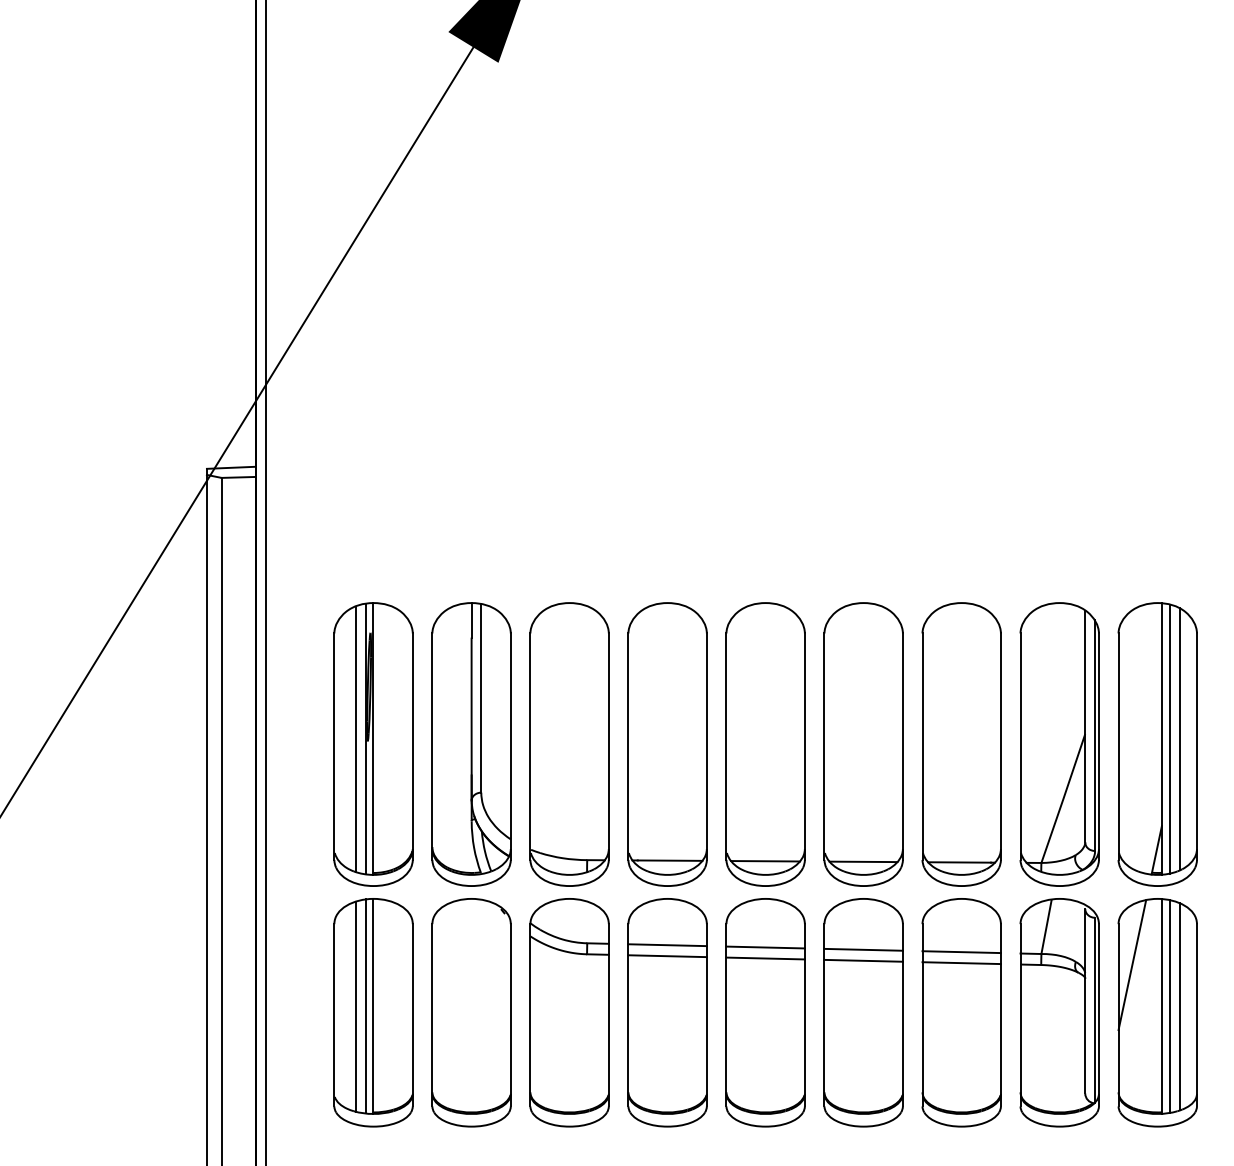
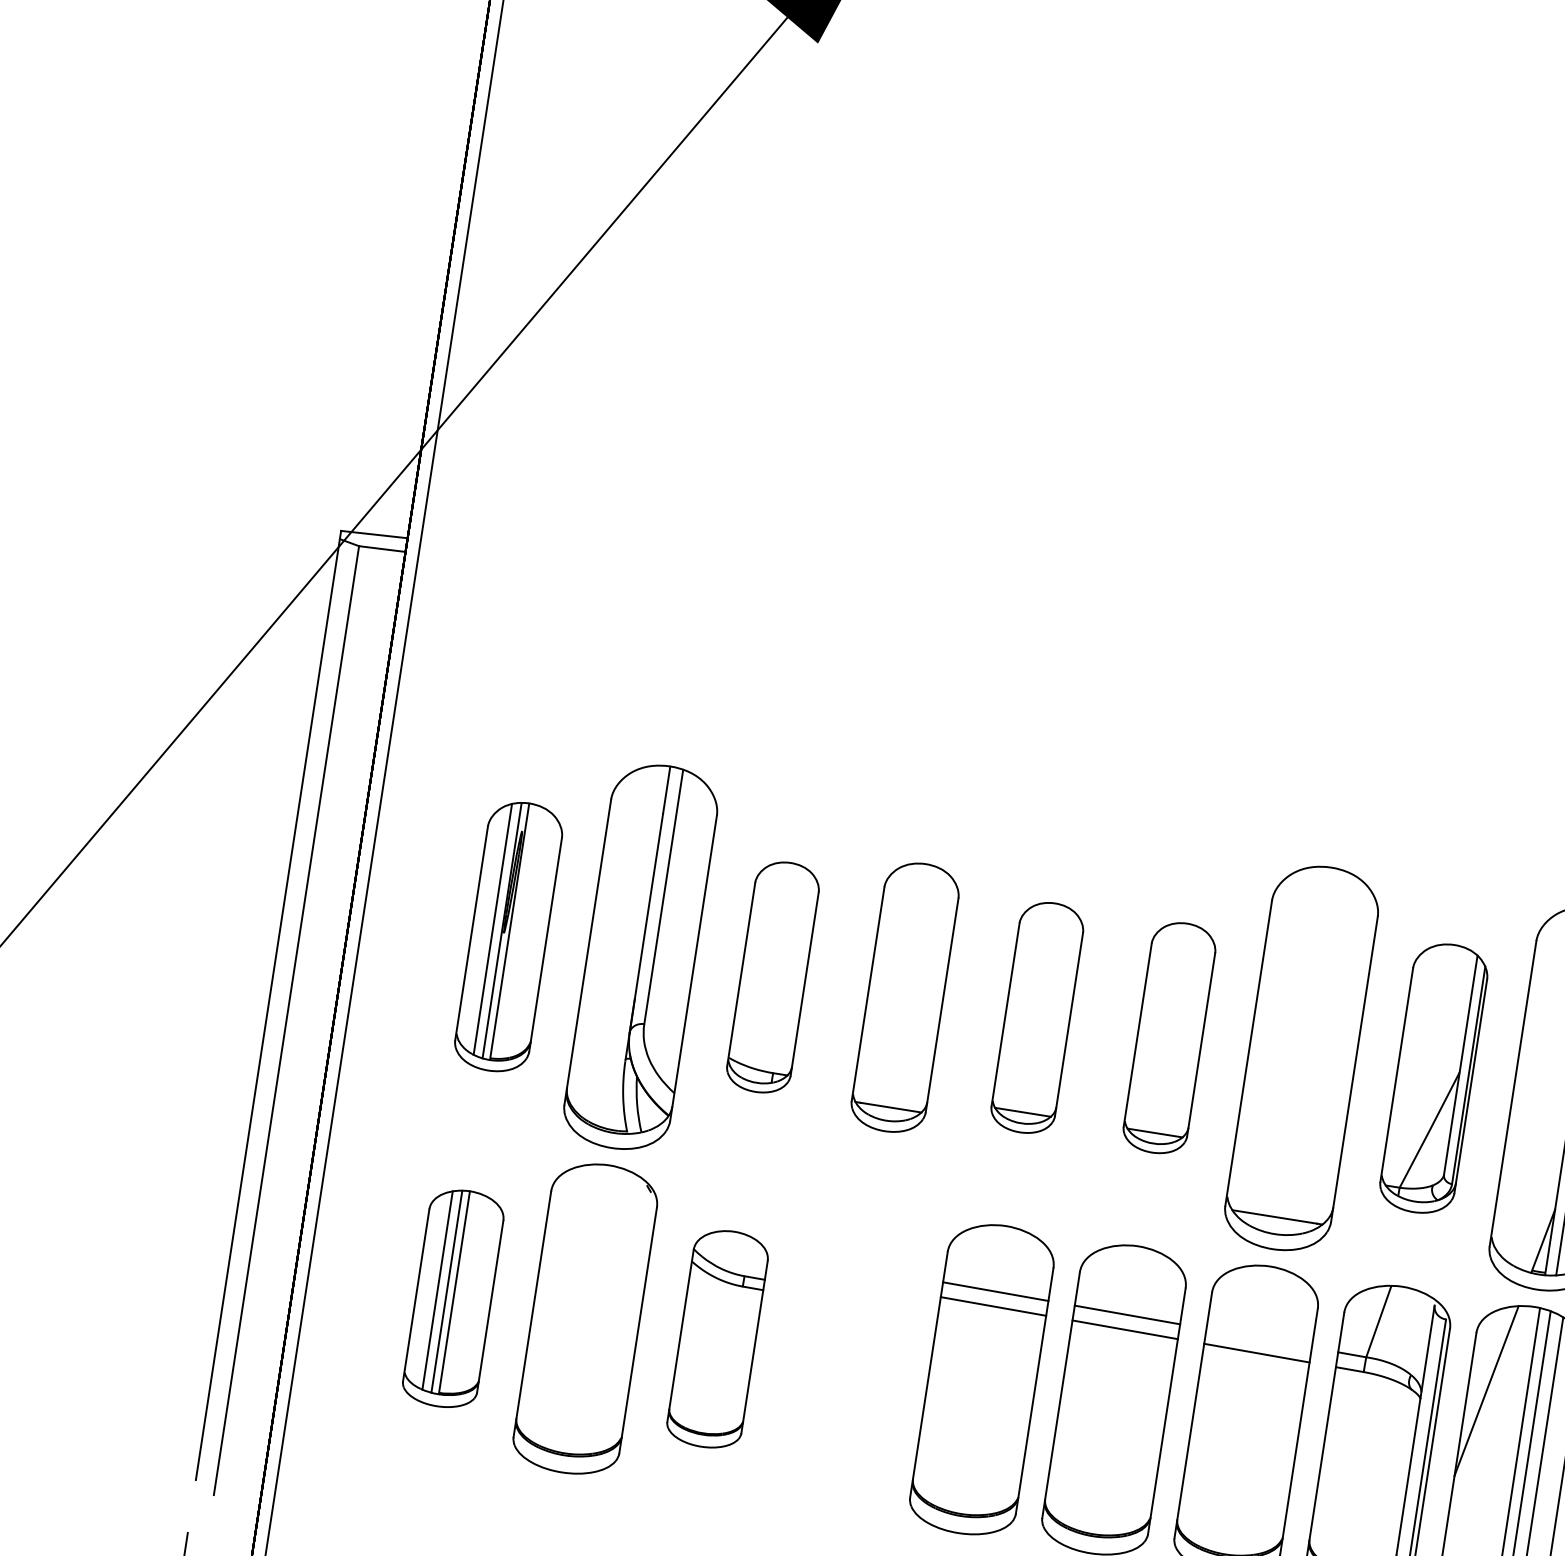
part: (373, 744) -> (508, 936), size x0.7
part: (569, 744) -> (773, 977), size x0.6
part: (667, 744) -> (905, 997), size x0.7
part: (765, 744) -> (1037, 1017), size x0.6
part: (863, 744) -> (1169, 1038), size x0.6
part: (1059, 744) -> (1433, 1078), size x0.7
line: (961, 952) -> (1258, 1338), removed
part: (373, 1012) -> (453, 1298), size x0.7
part: (569, 1012) -> (717, 1338), size x0.7
part: (667, 1012) -> (850, 1359), removed

